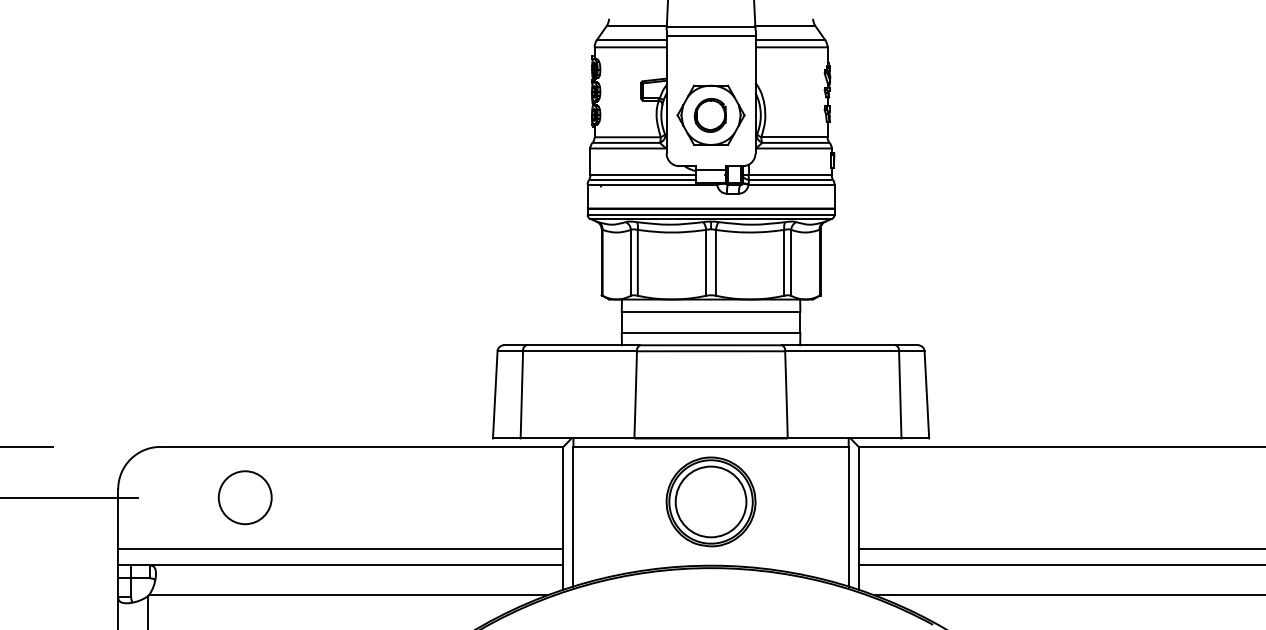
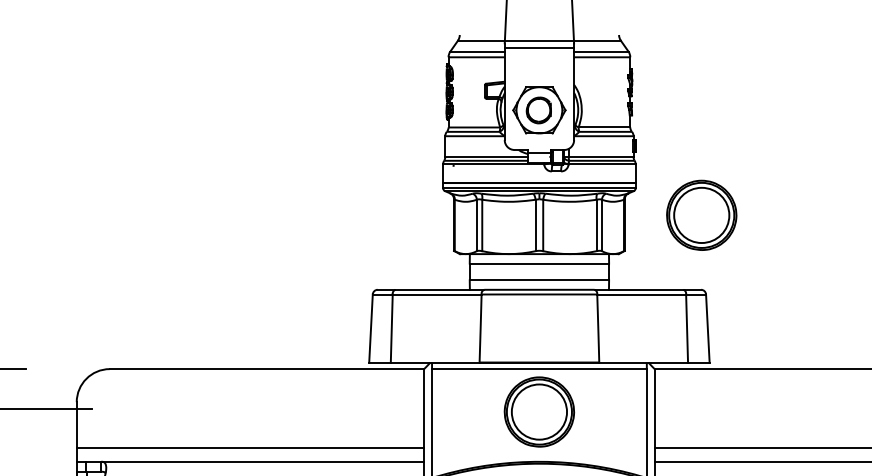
part: (918, 249) -> (701, 215), added
circle: (244, 497) -> (175, 408), removed

